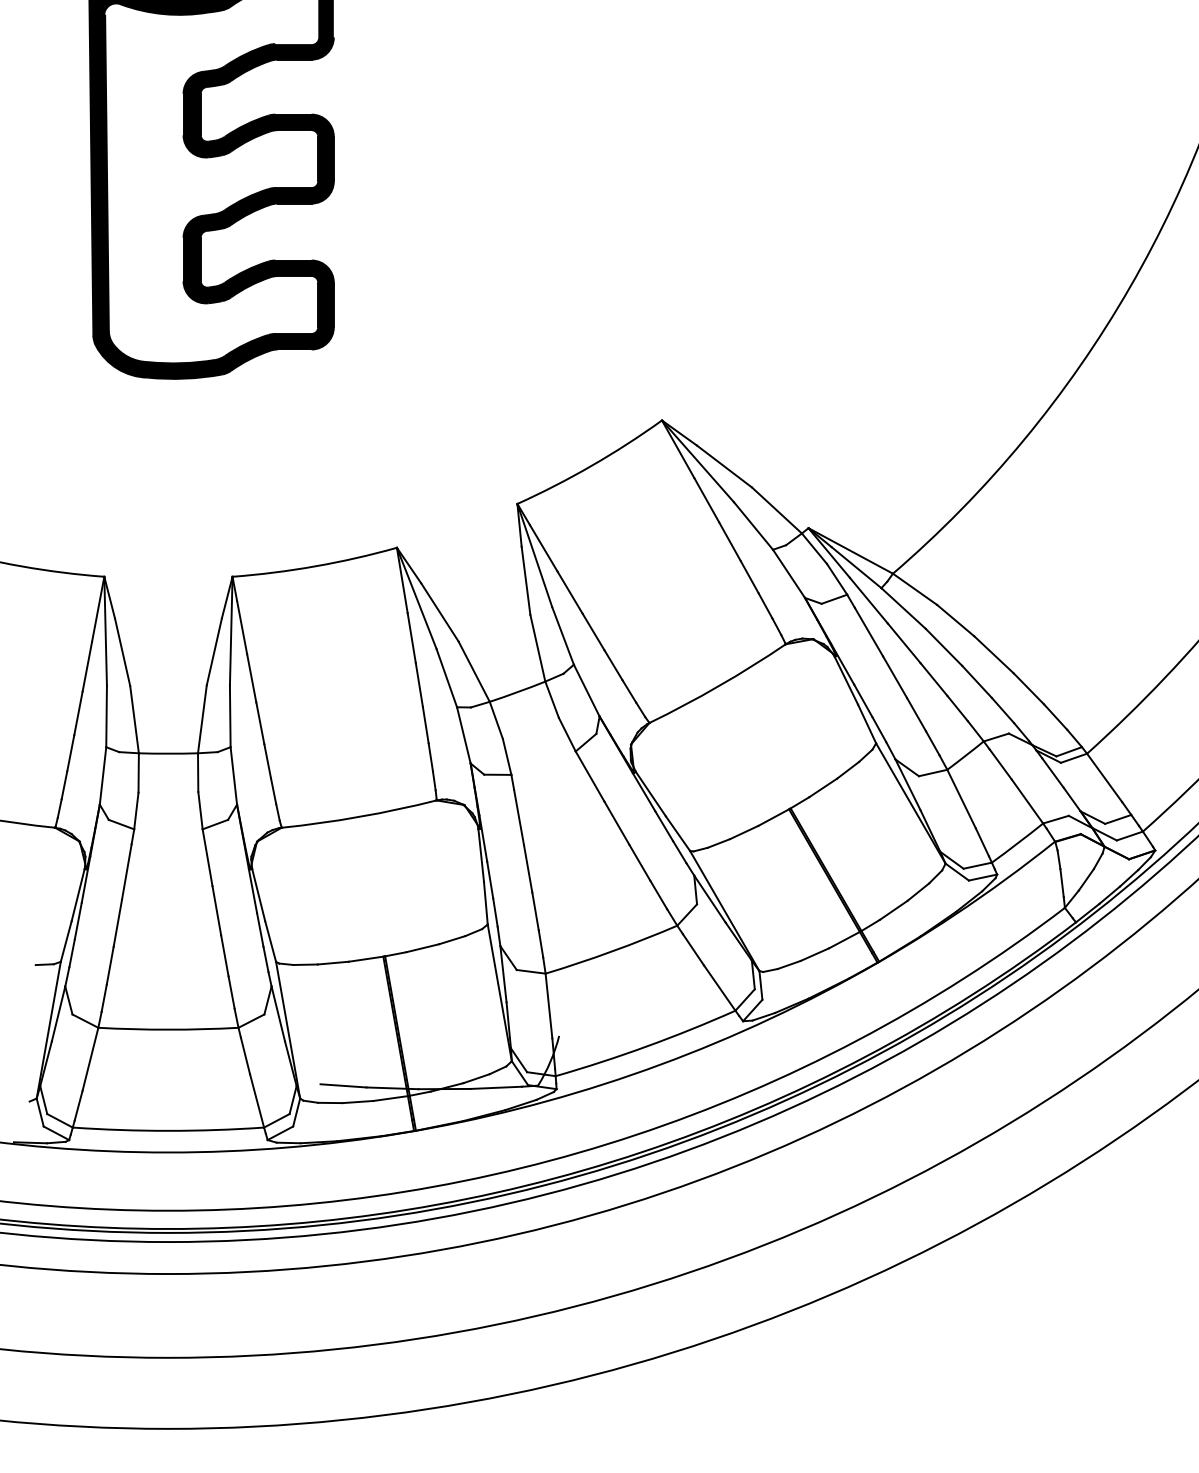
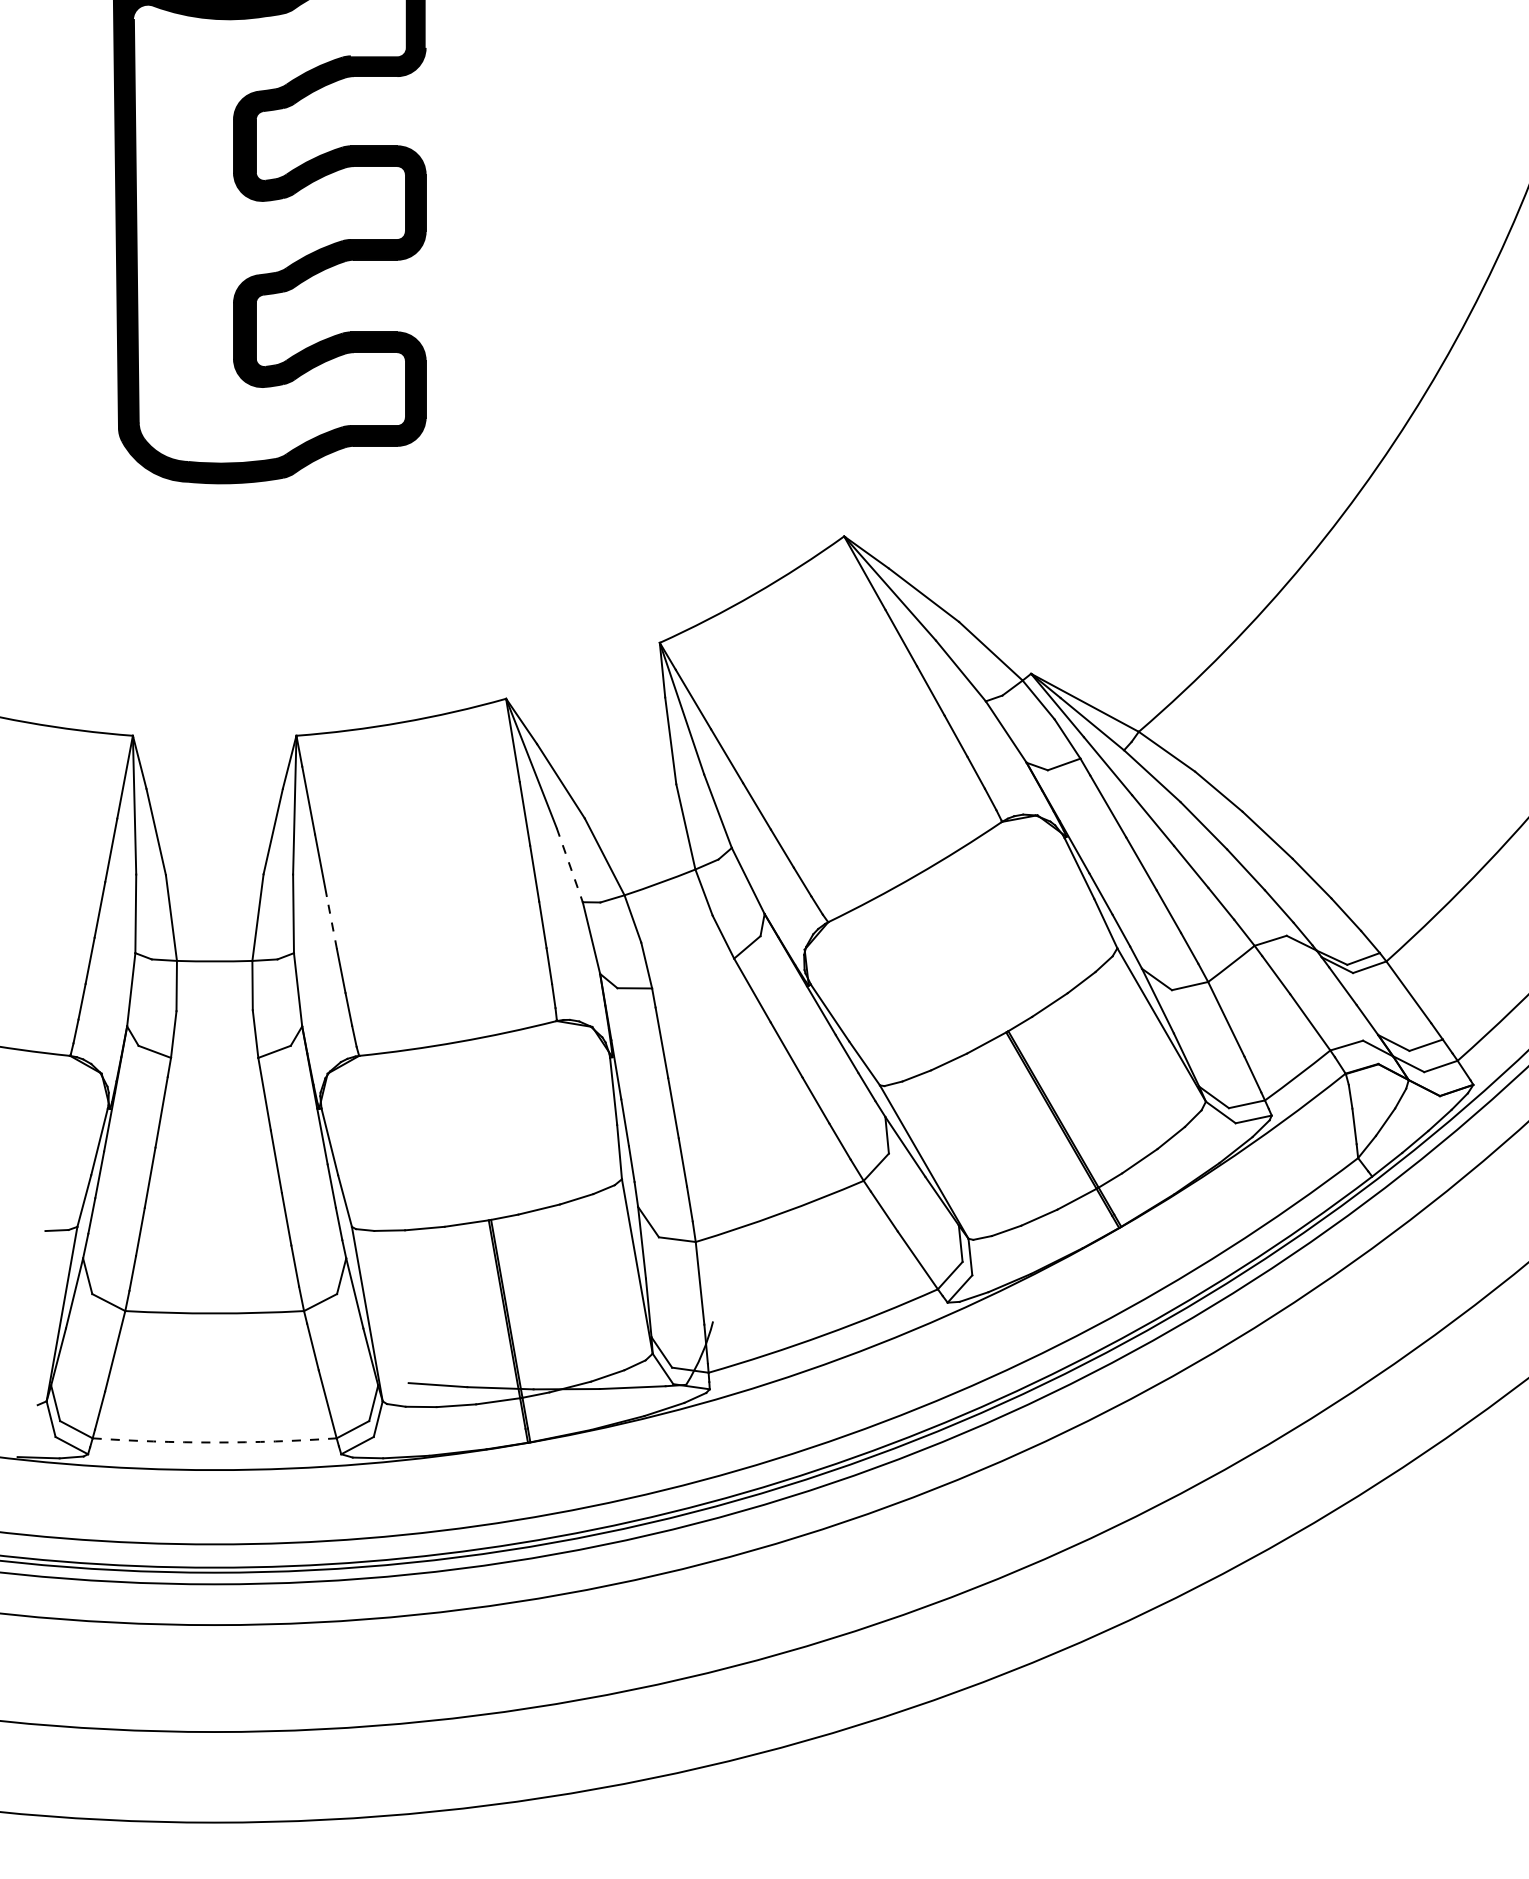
line: (446, 678) -> (569, 865), solid -> dashed
line: (260, 723) -> (331, 922), solid -> dashed
arc: (168, 1130) -> (214, 1442), solid -> dashed

